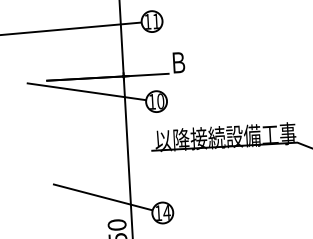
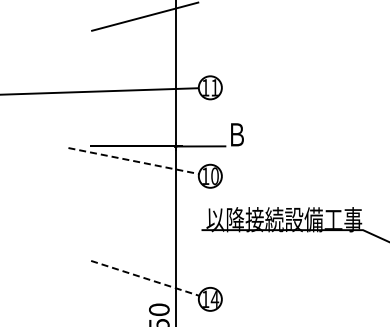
line: (86, 92) -> (133, 161), solid -> dashed
line: (103, 197) -> (145, 278), solid -> dashed

